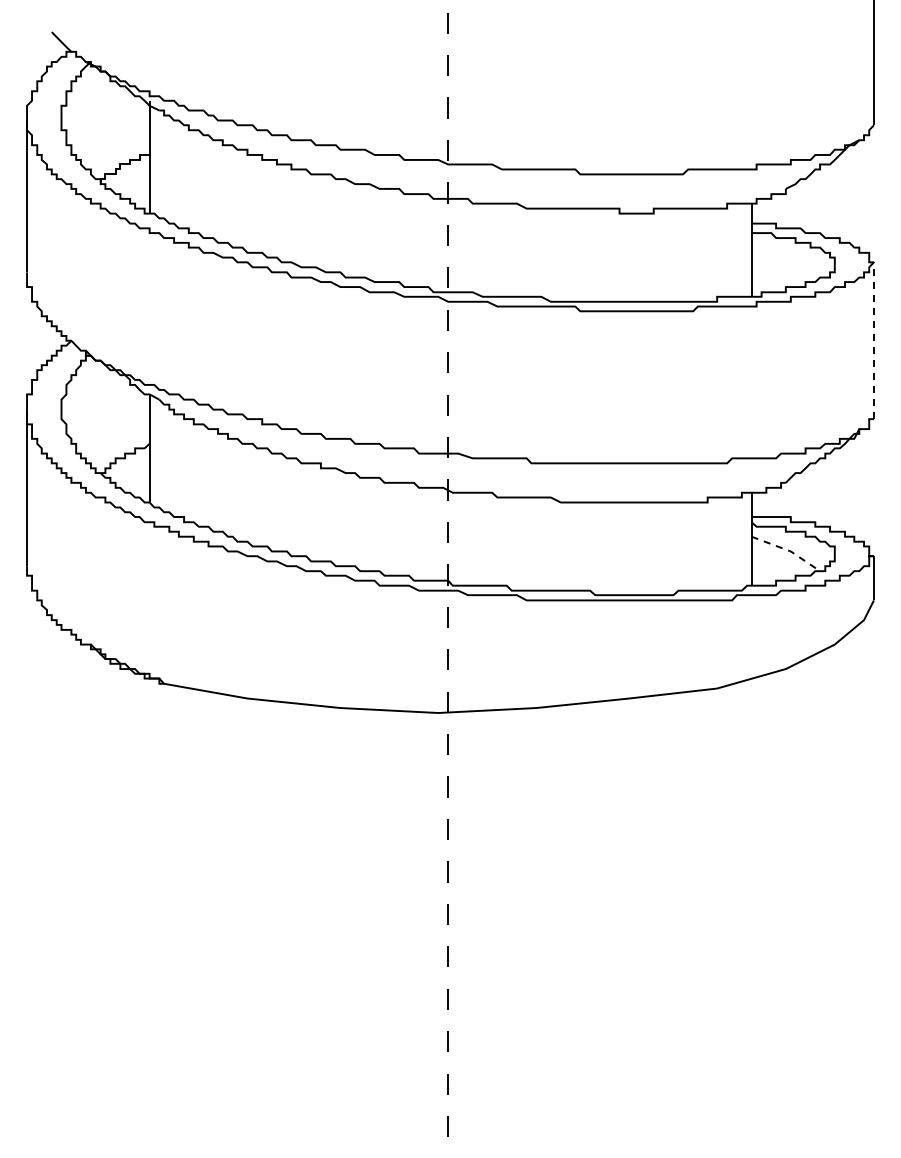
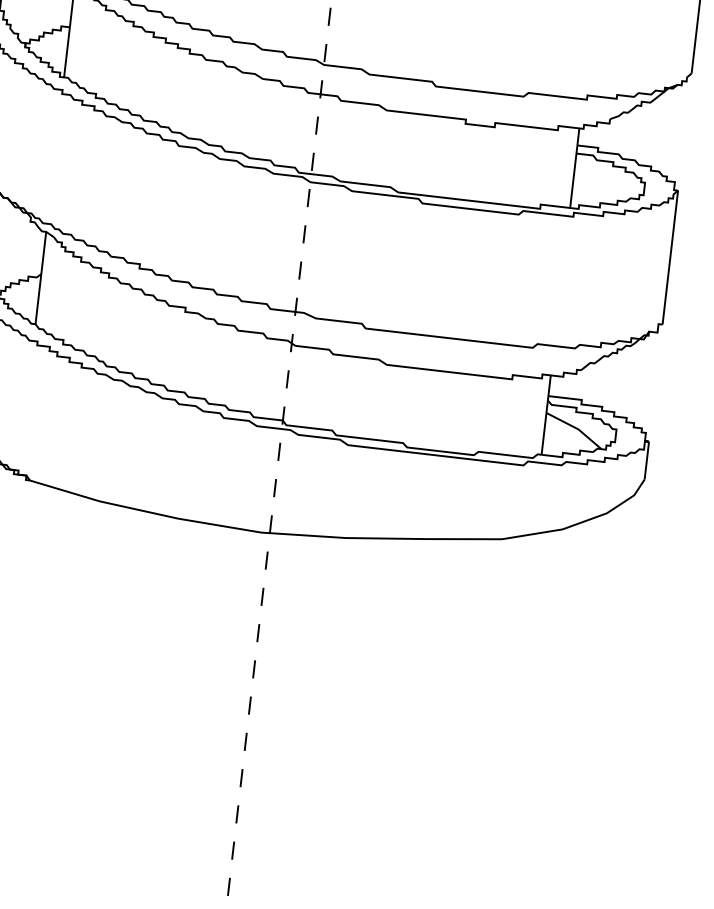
line: (873, 340) -> (669, 257), dashed -> solid
line: (788, 550) -> (576, 428), dashed -> solid

